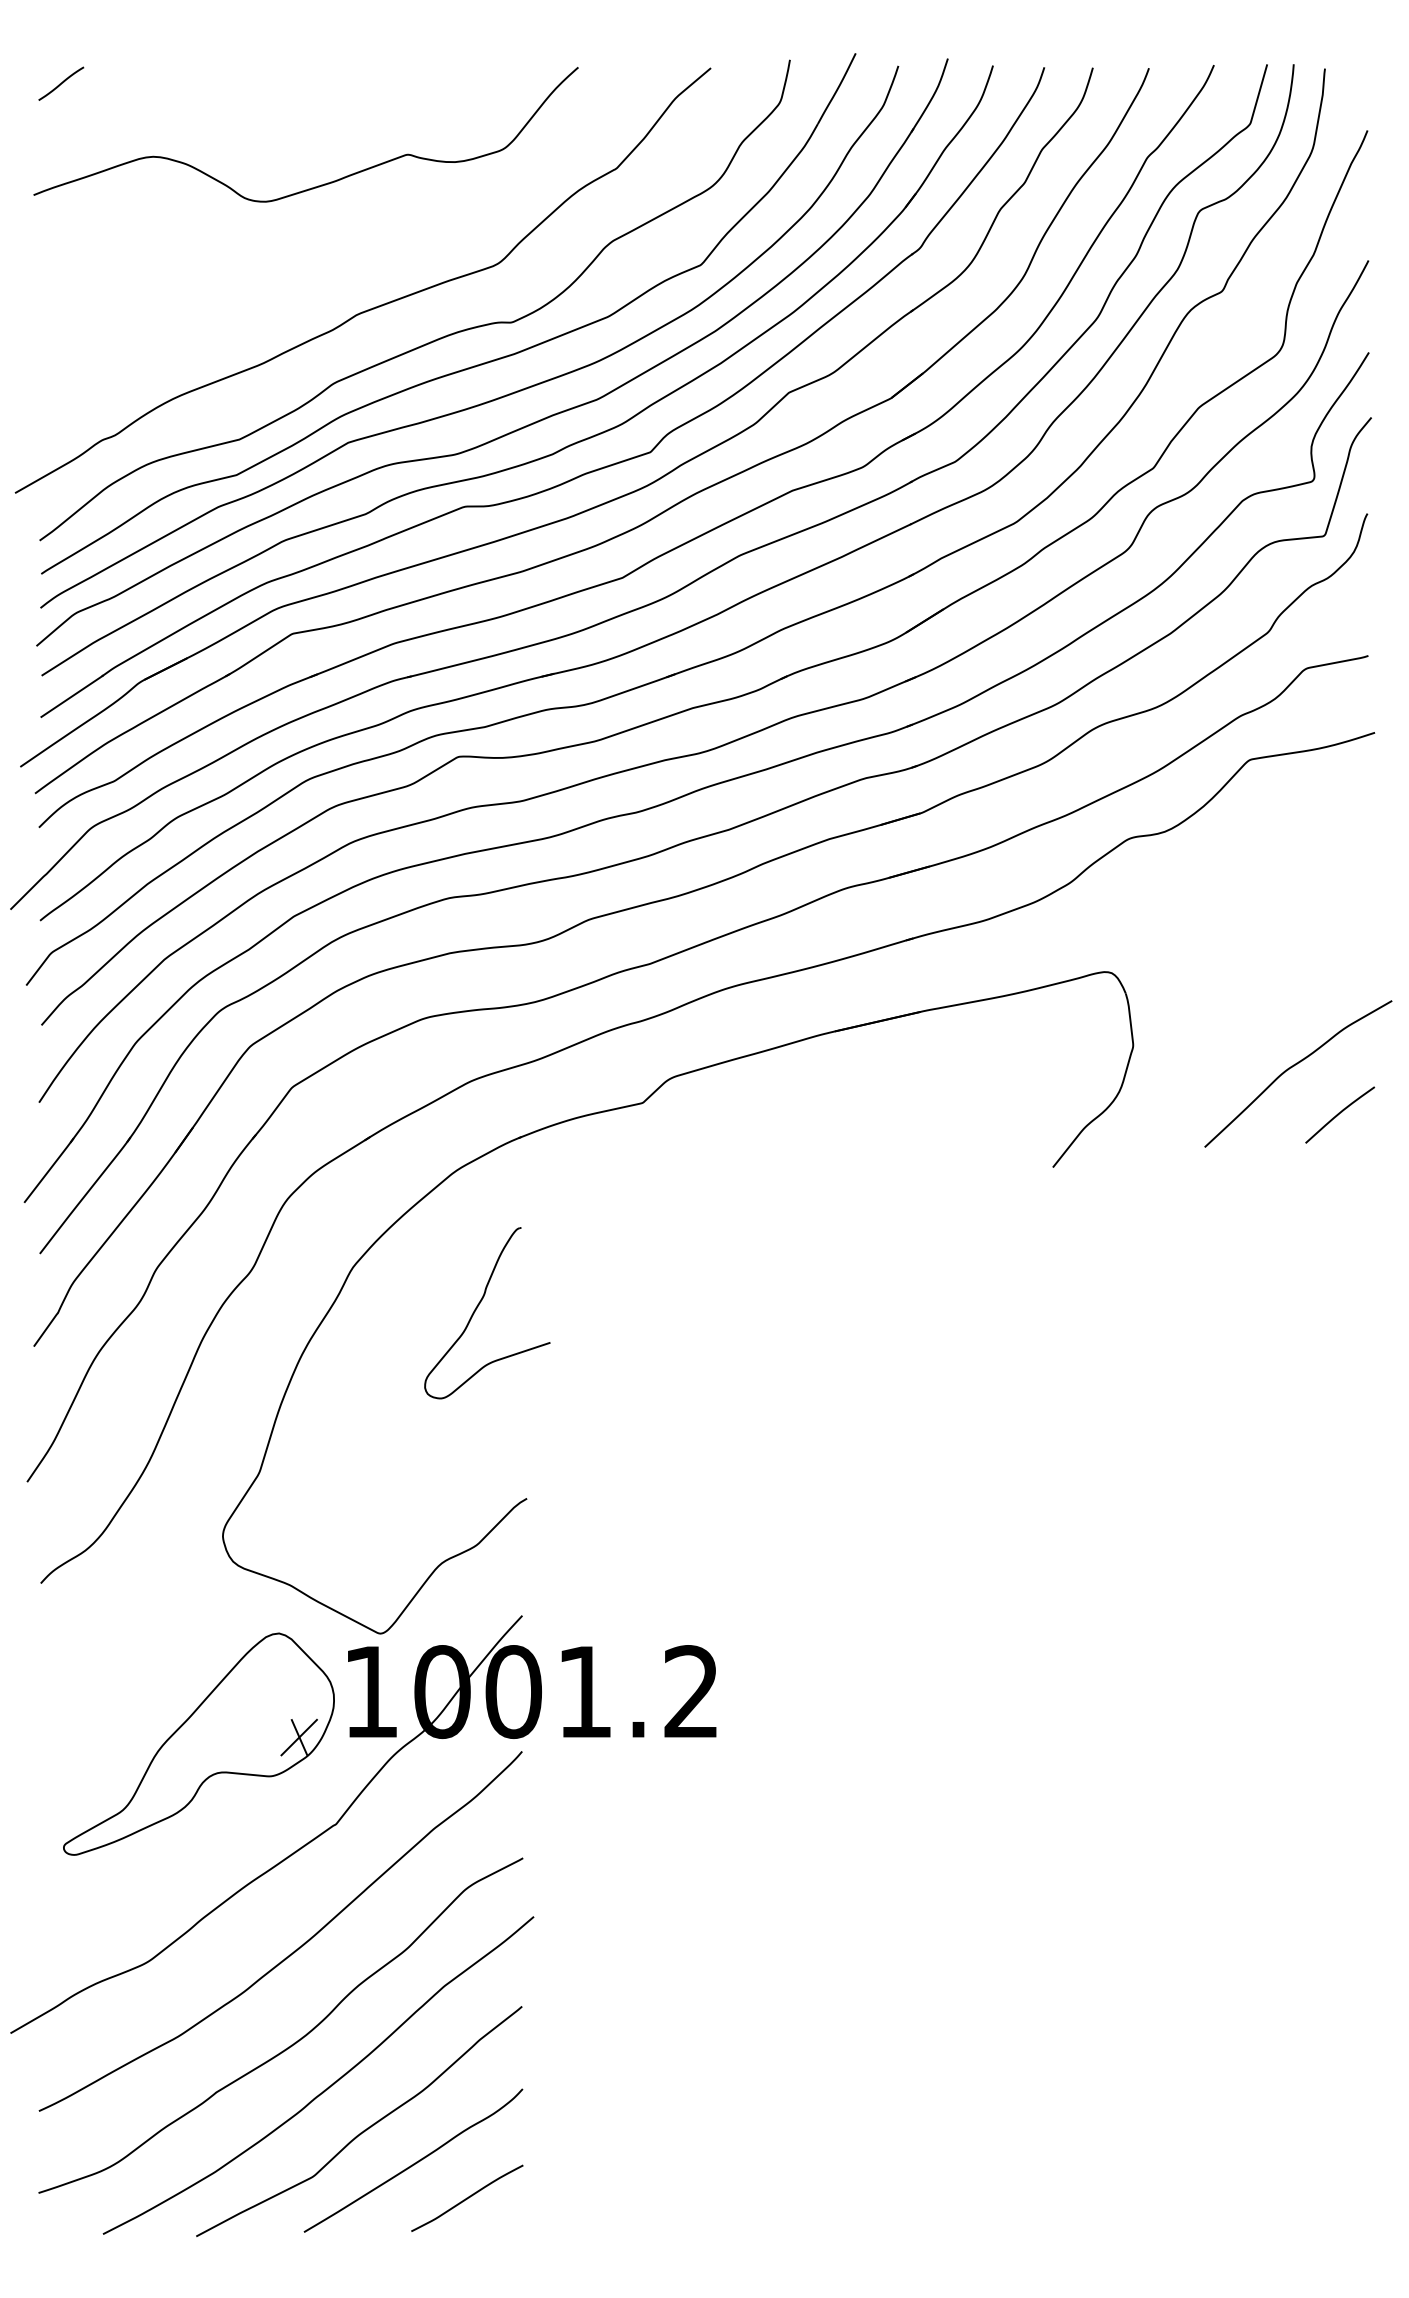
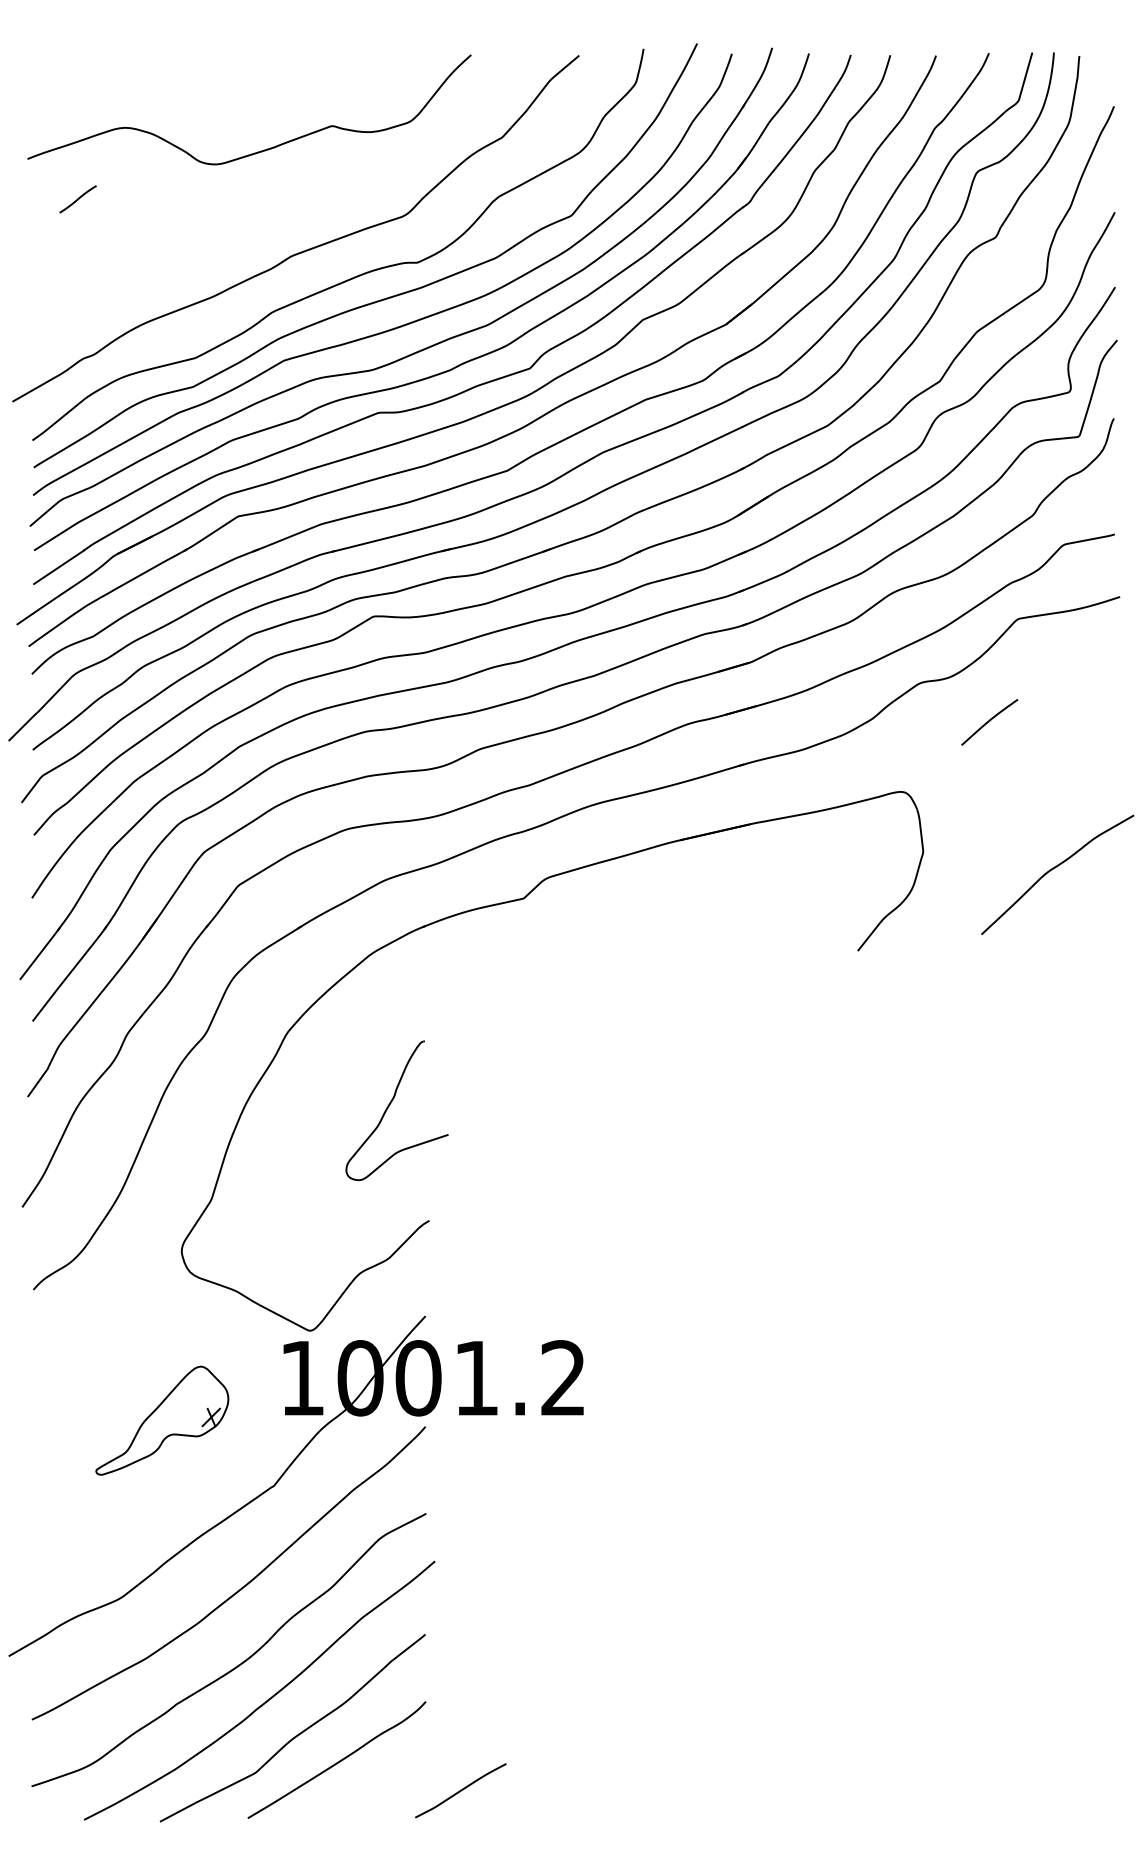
line: (60, 83) -> (77, 199), moved
curve: (1339, 1114) -> (989, 721), moved
part: (477, 1307) -> (389, 1106), moved
part: (199, 1743) -> (162, 1420), size x0.6
curve: (466, 2198) -> (460, 1790), moved

